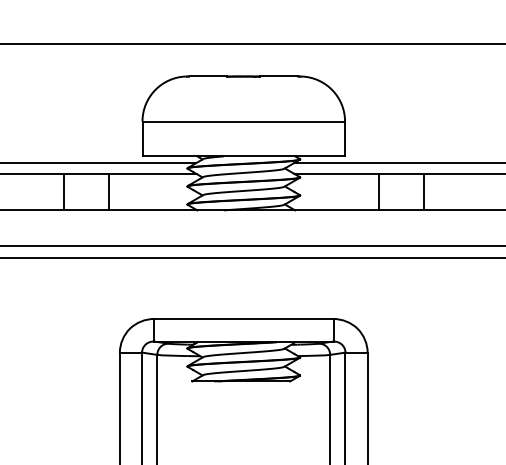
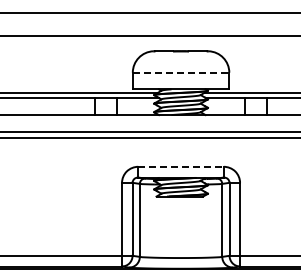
line: (244, 121) -> (181, 72), solid -> dashed
line: (244, 318) -> (181, 166), solid -> dashed

